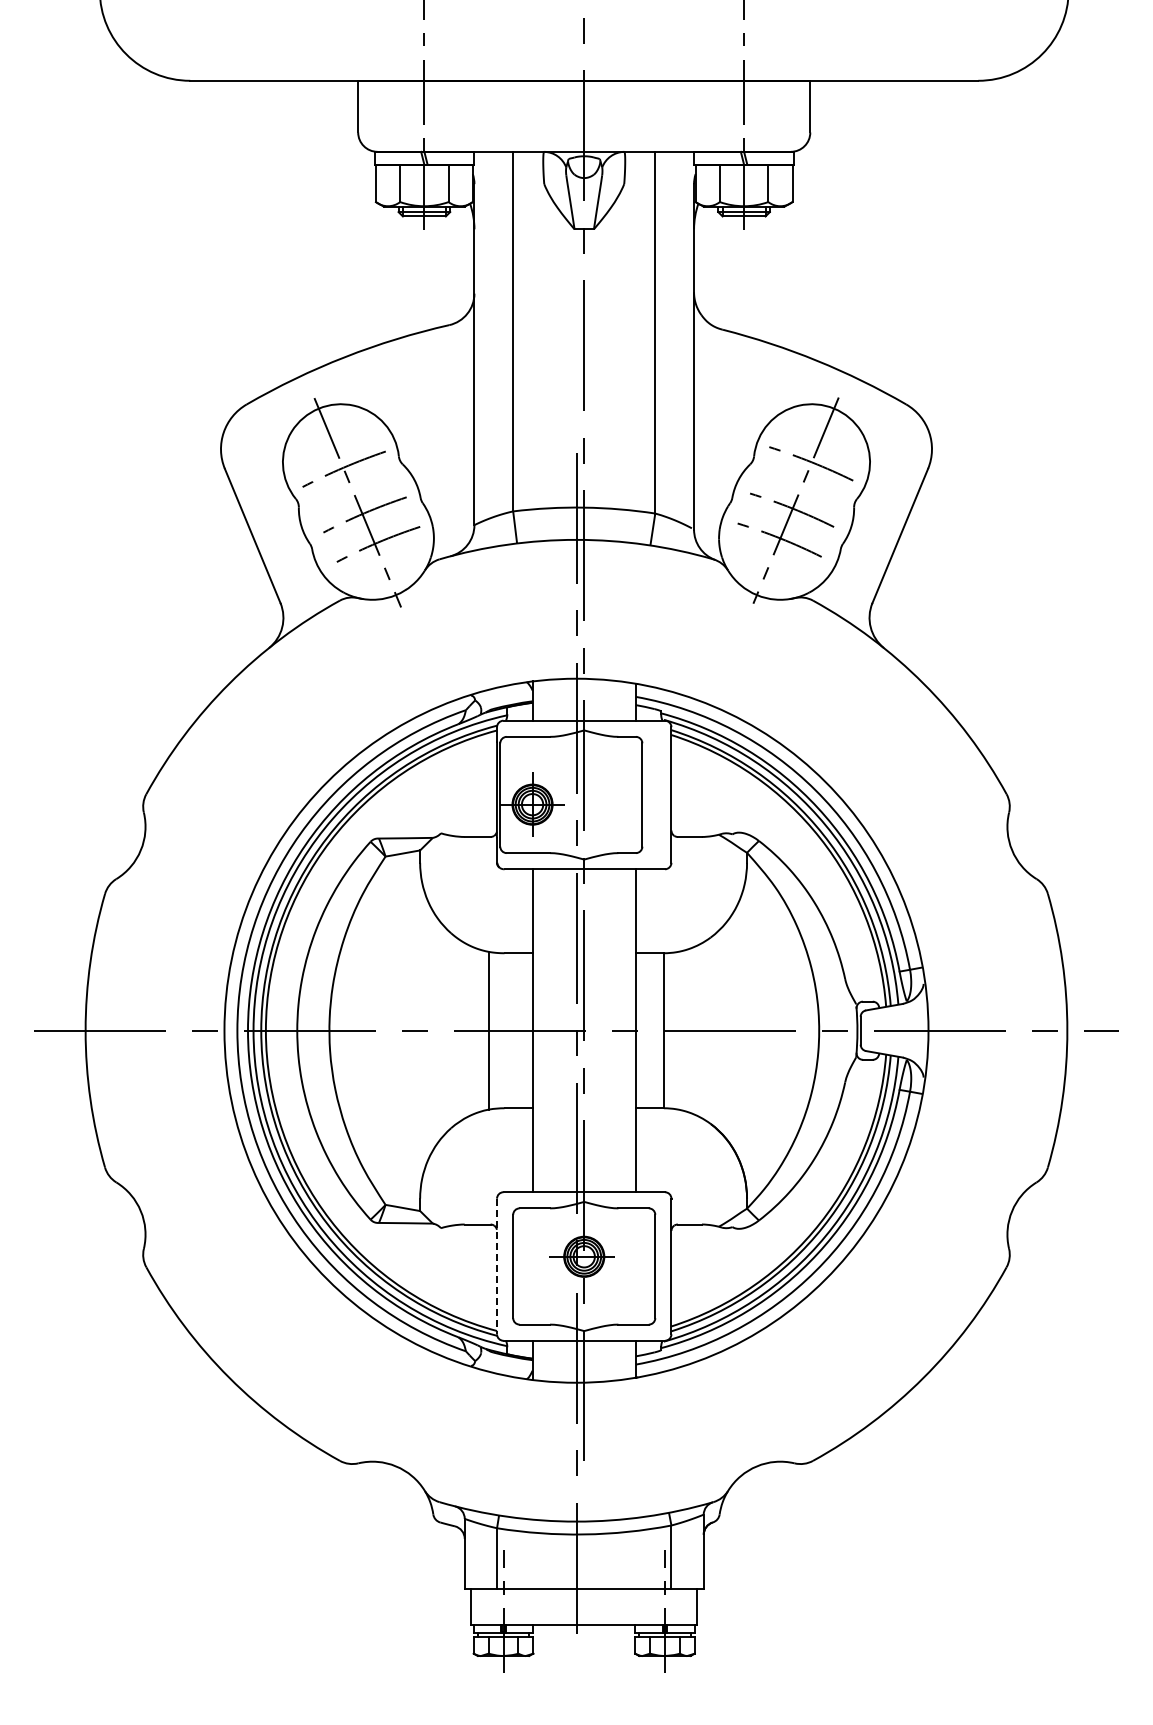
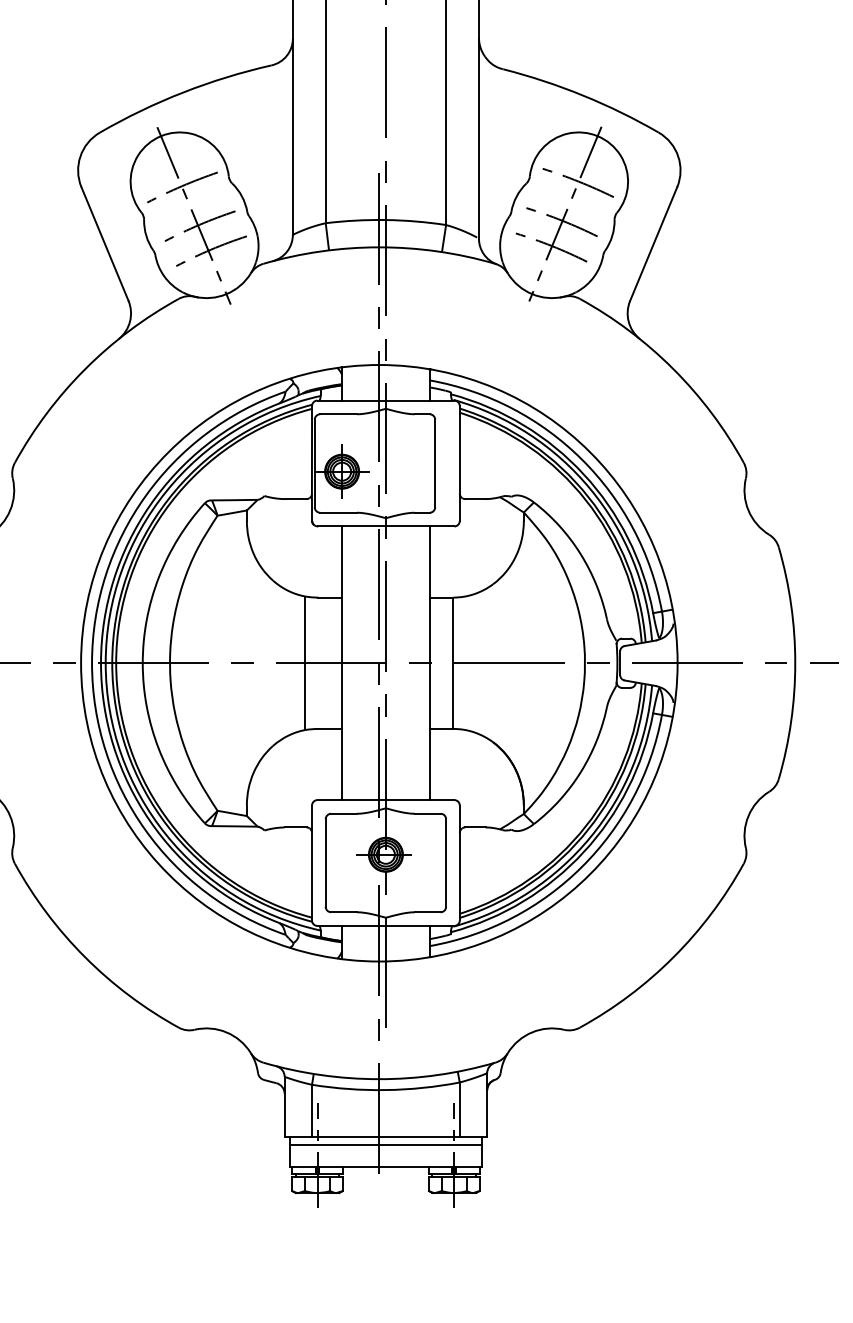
line: (497, 1266) -> (312, 863), dashed -> solid
line: (584, 1599) -> (386, 1145), added

